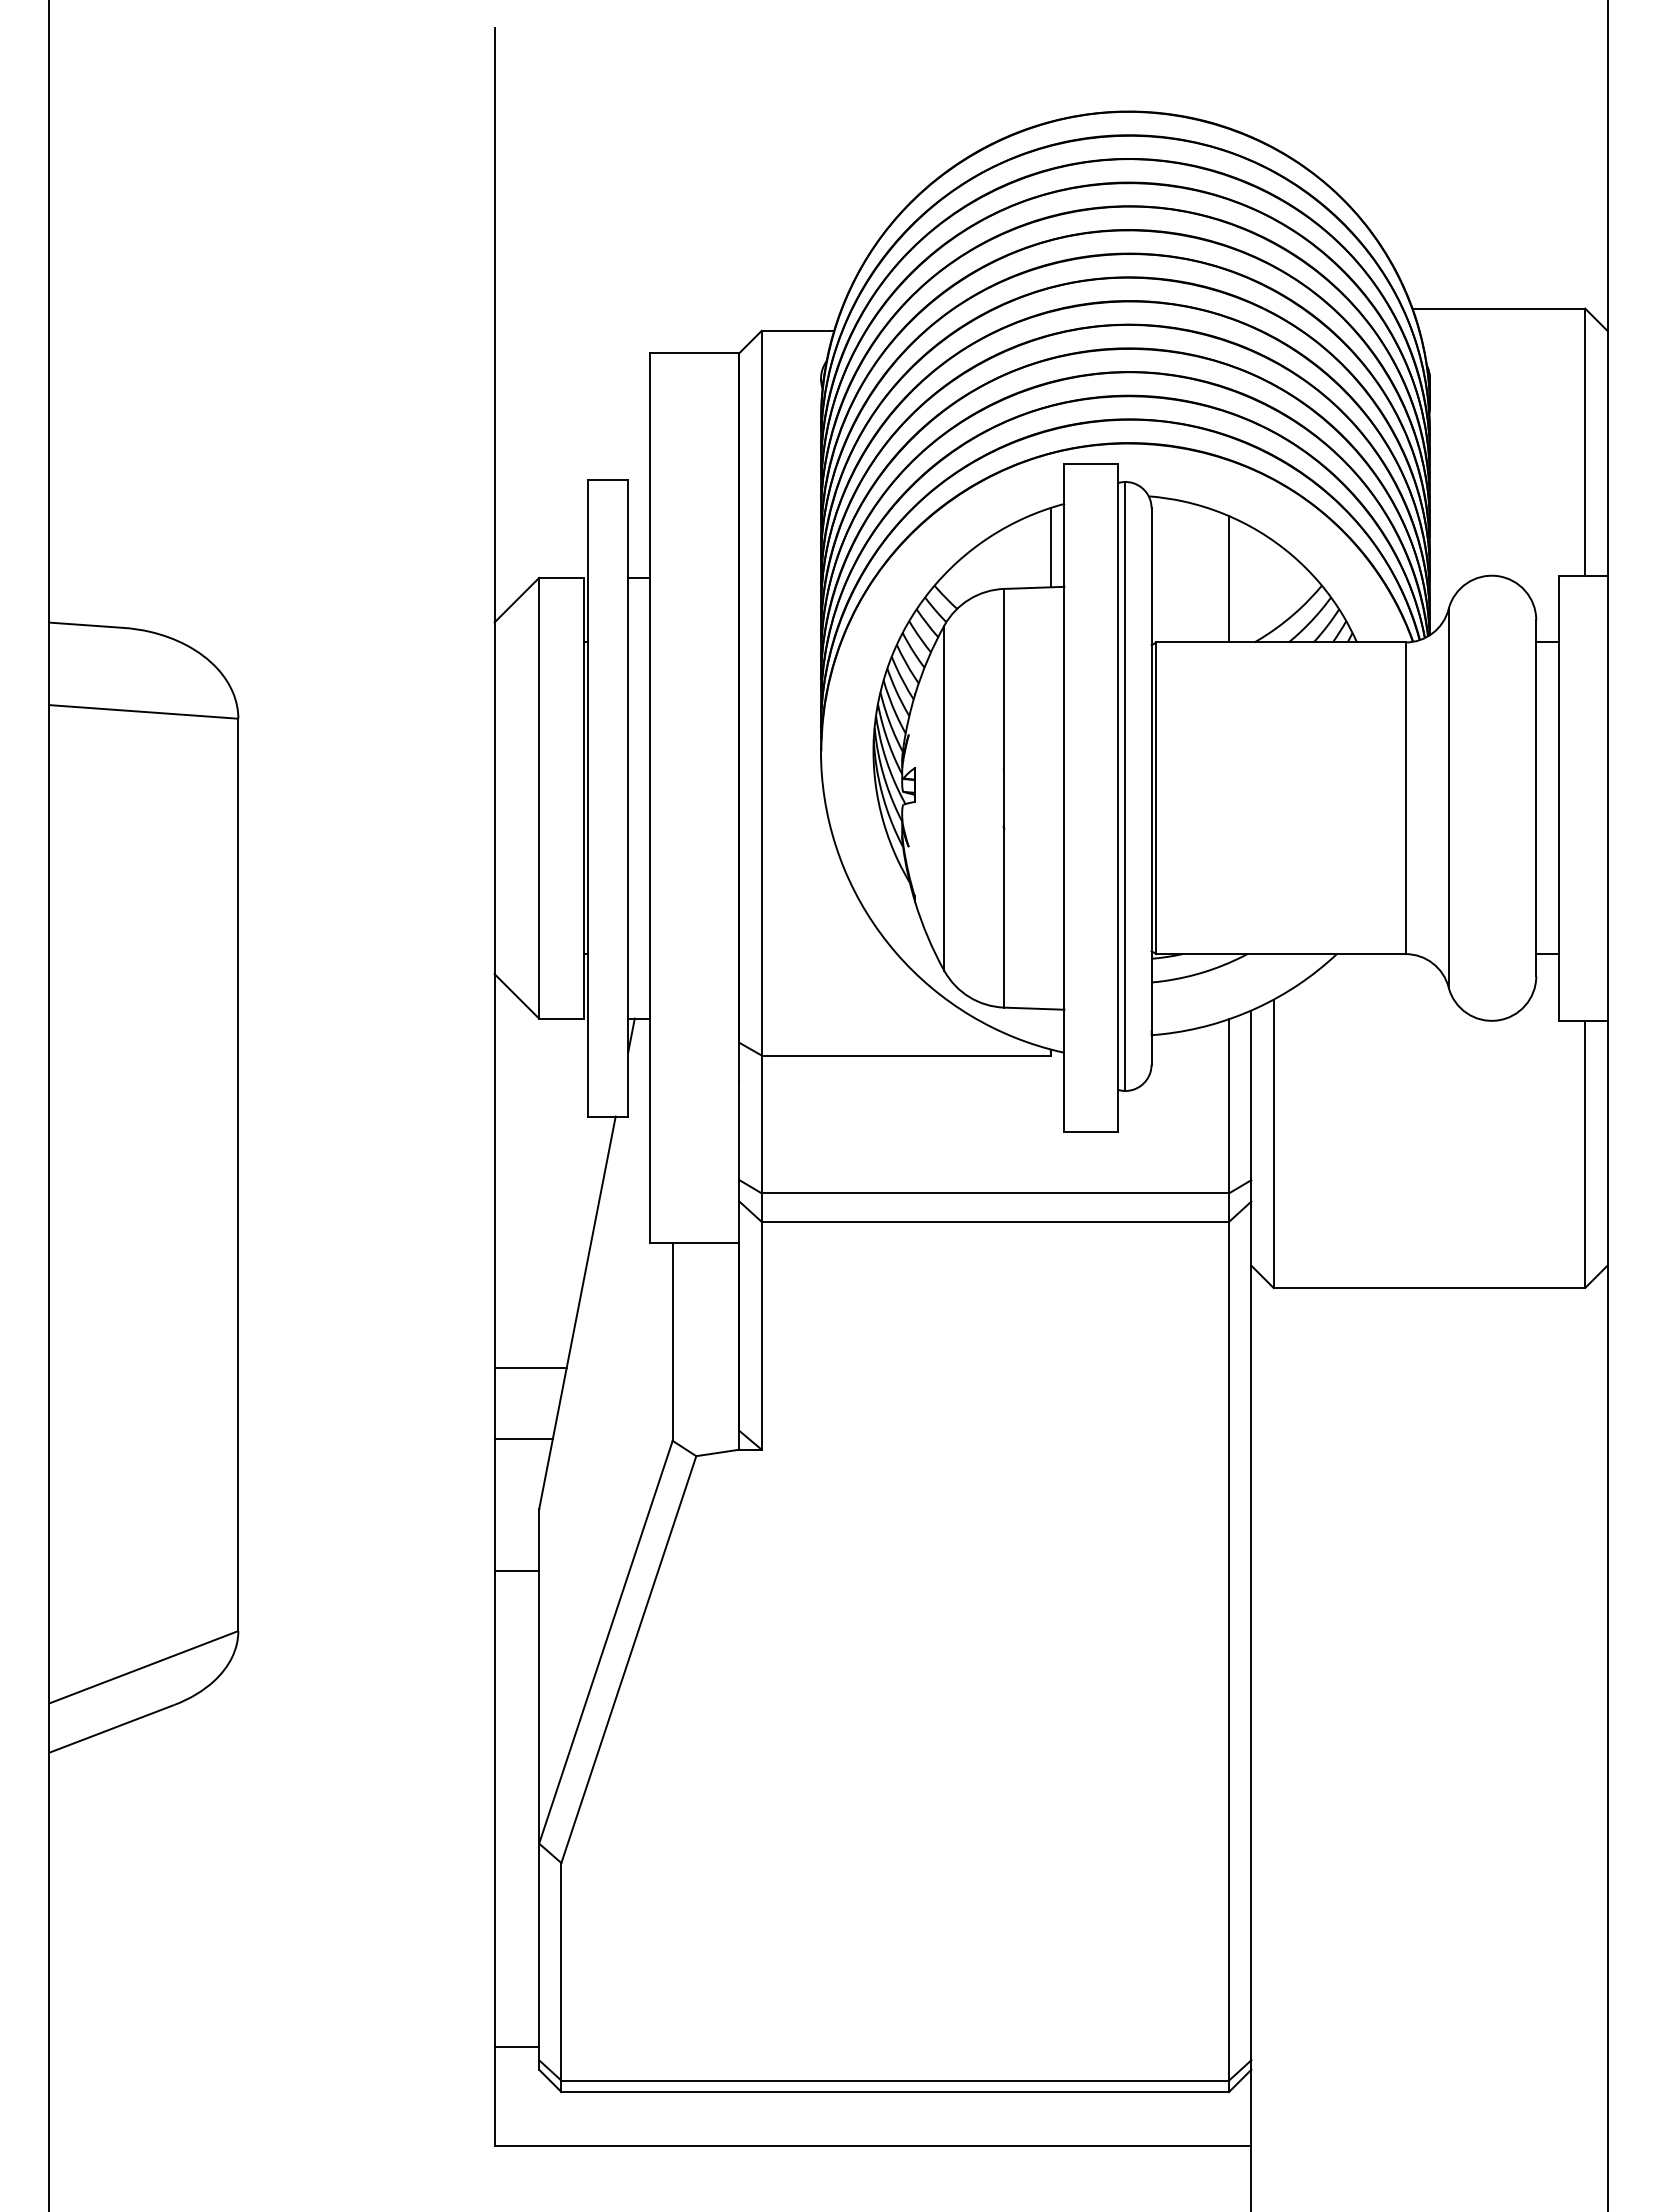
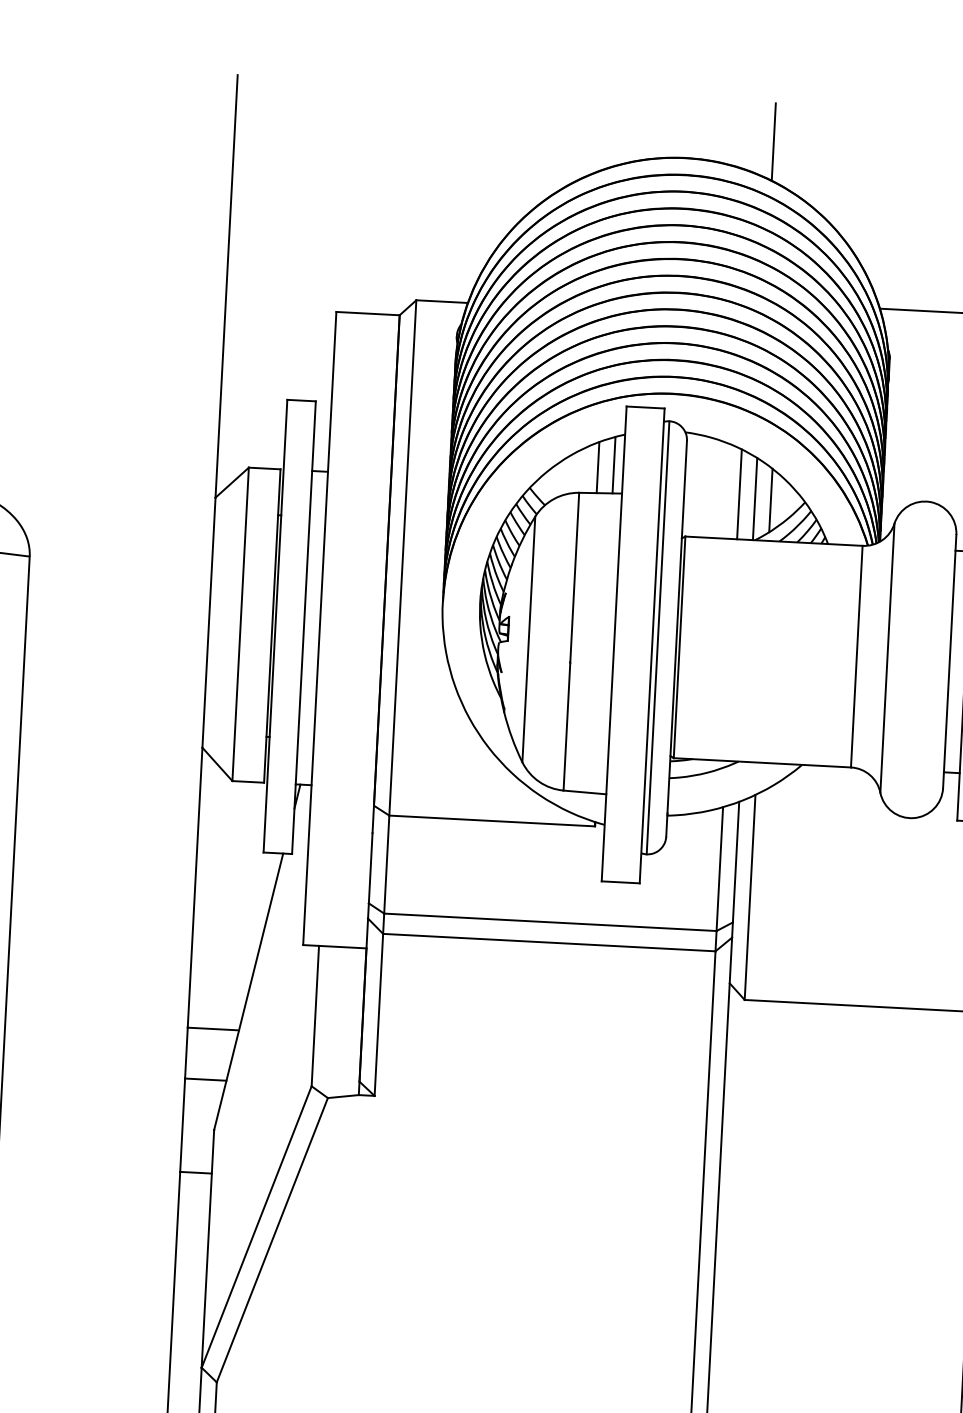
line: (1251, 82) -> (773, 141), added
line: (1028, 552) -> (597, 467), added
line: (1251, 584) -> (755, 498), added
line: (1273, 585) -> (770, 500), added

